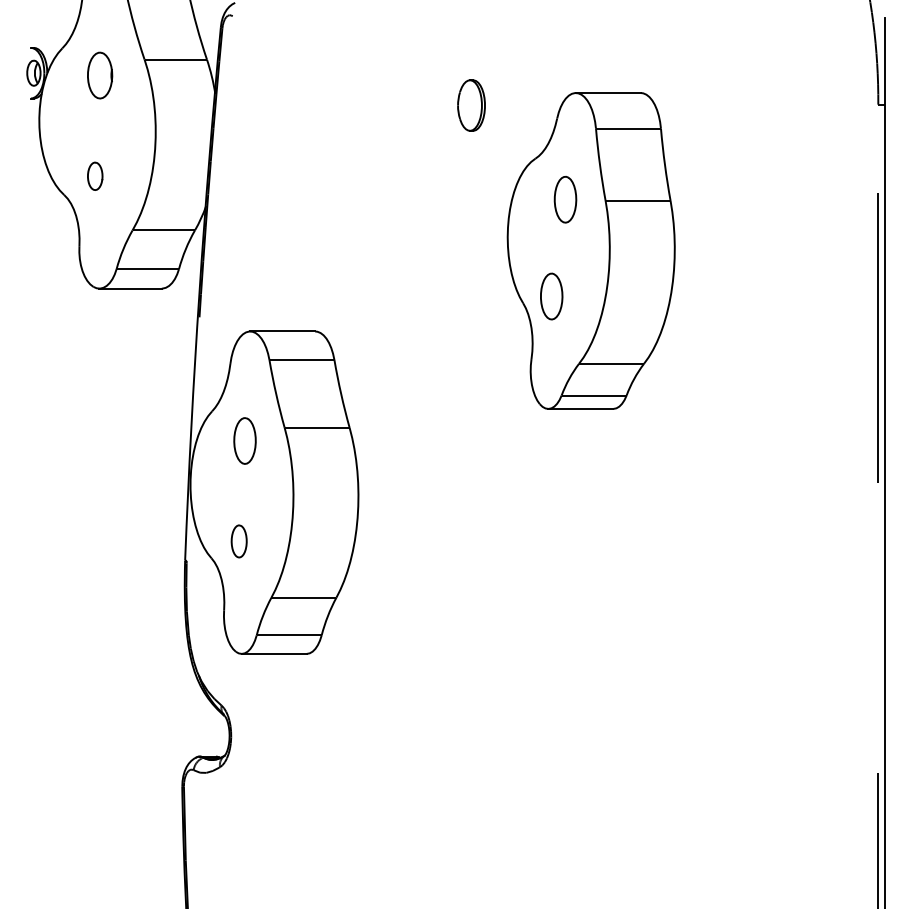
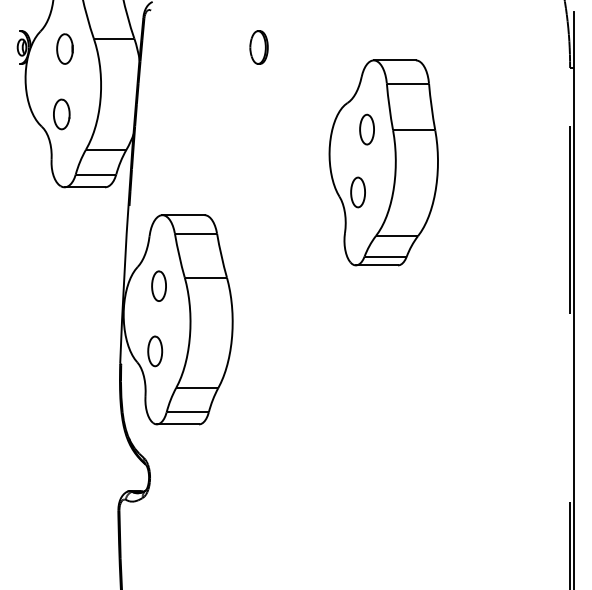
part: (470, 105) -> (258, 47), moved
part: (94, 176) -> (61, 114), size x1.67
part: (239, 541) -> (155, 351), size x1.43

